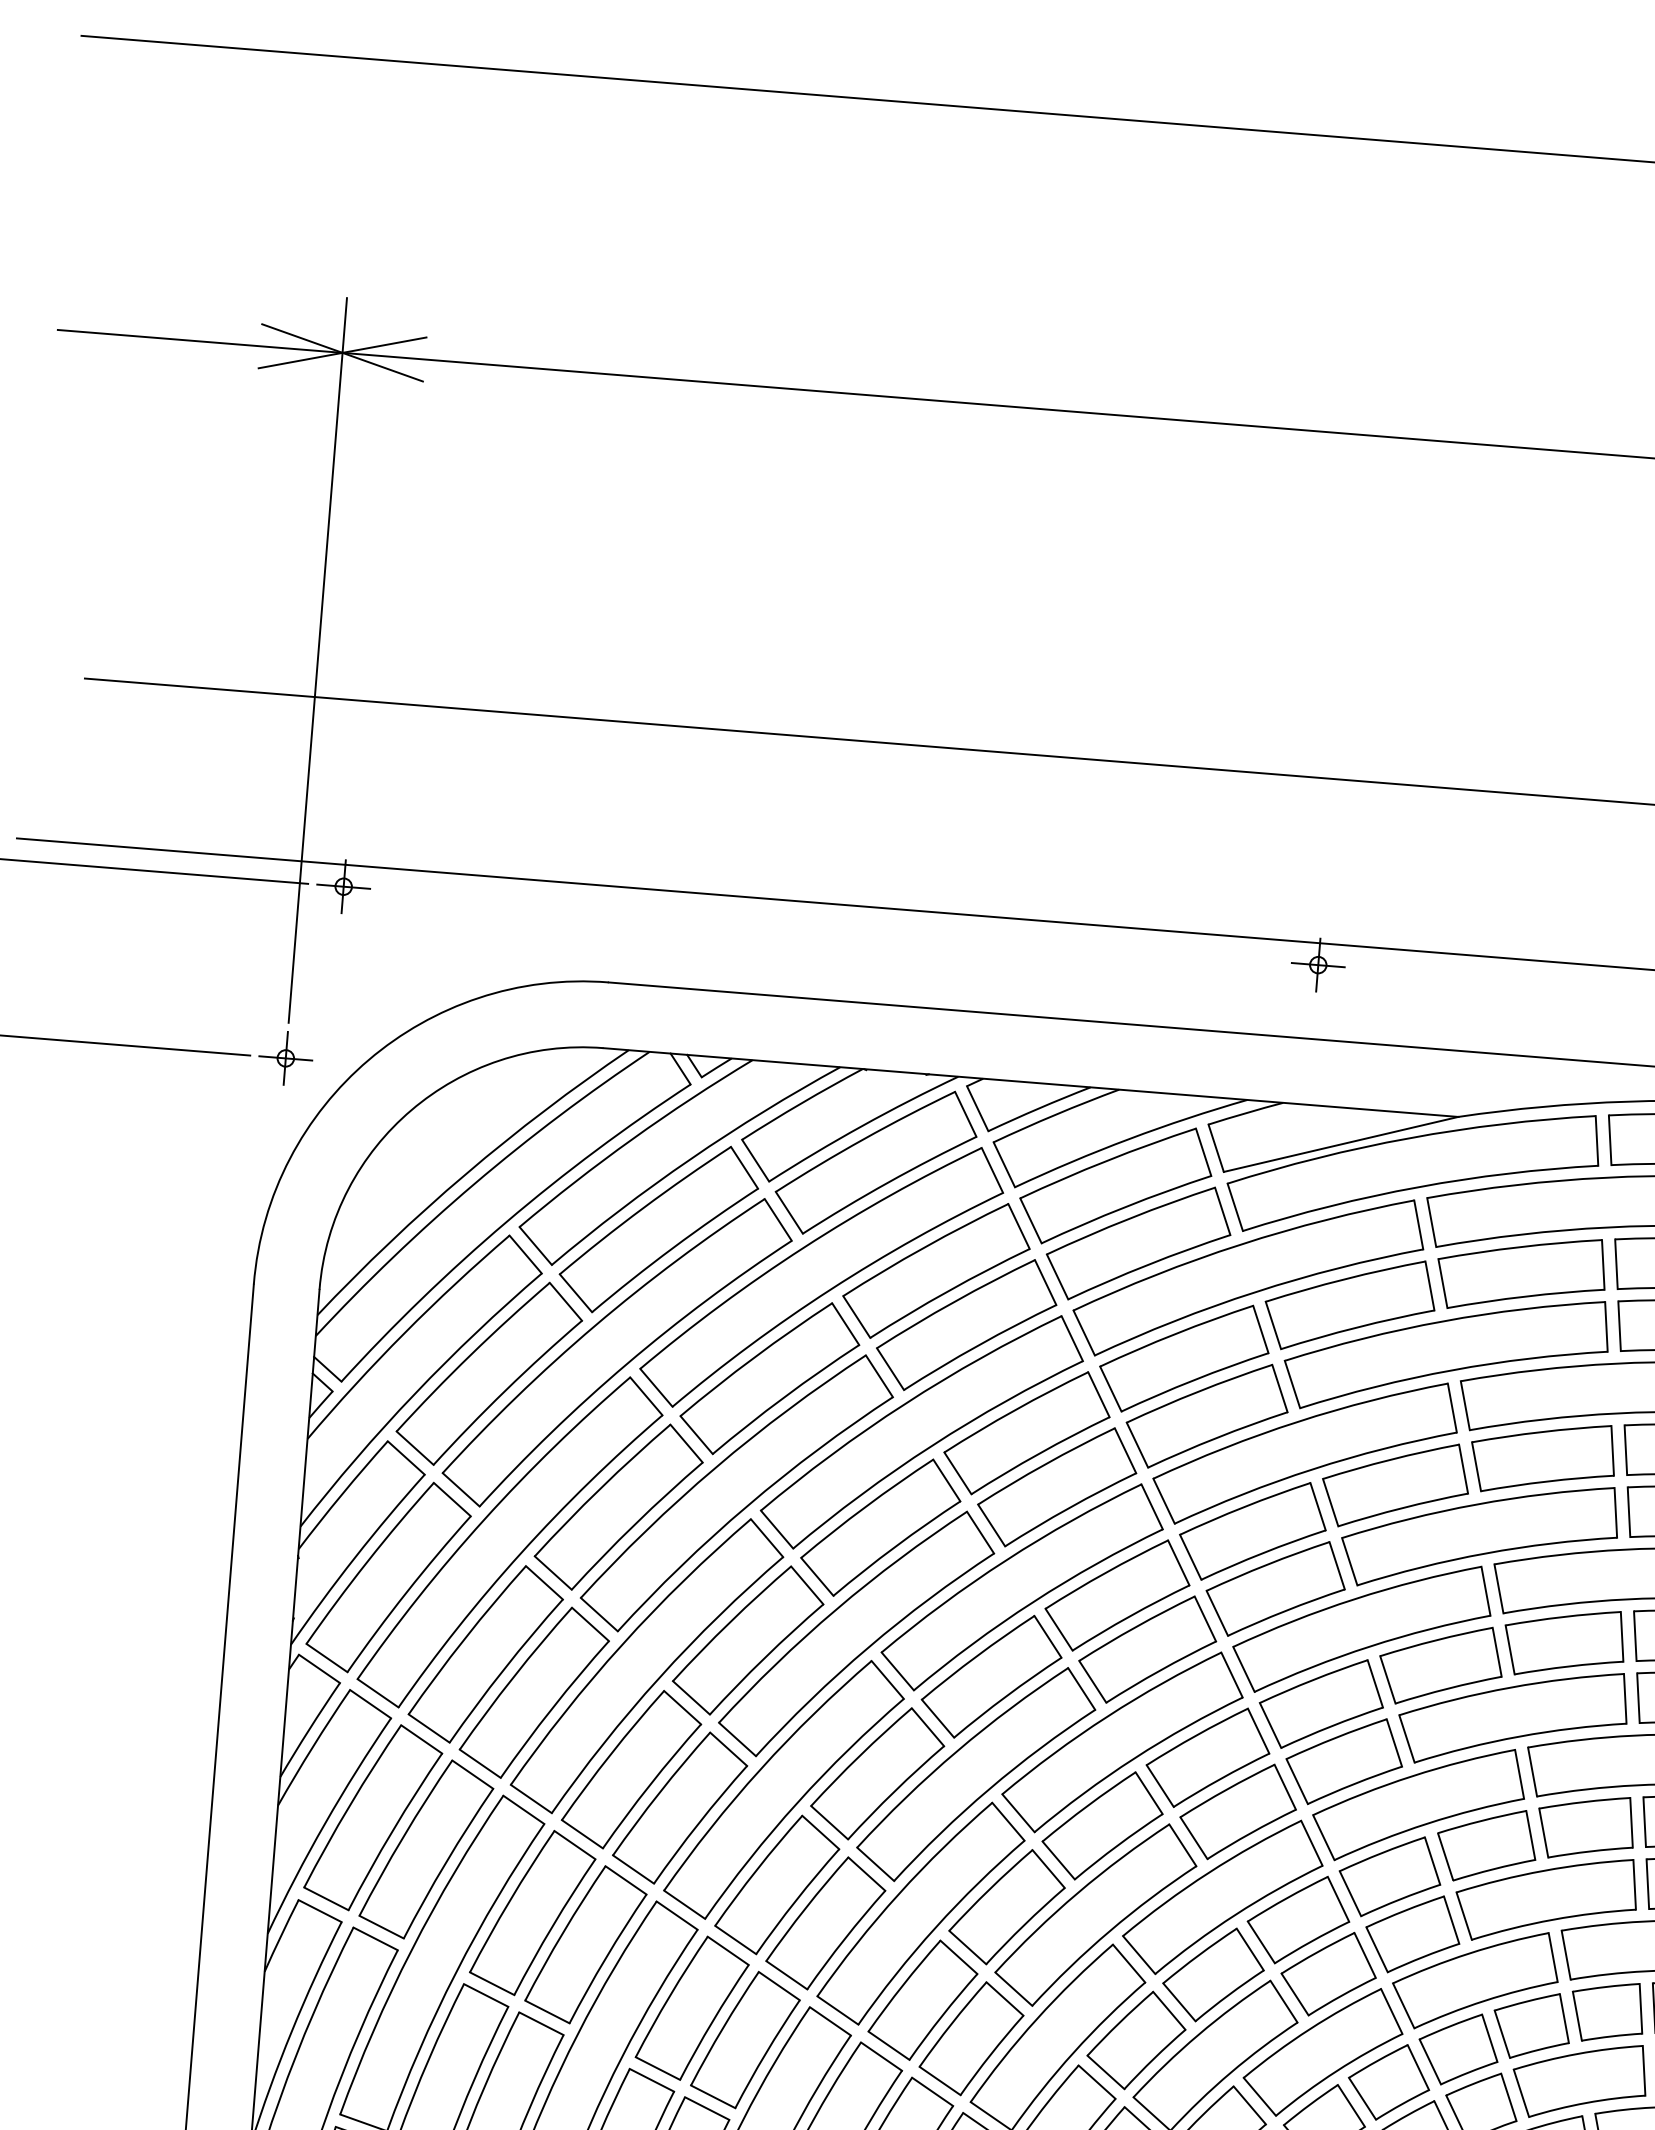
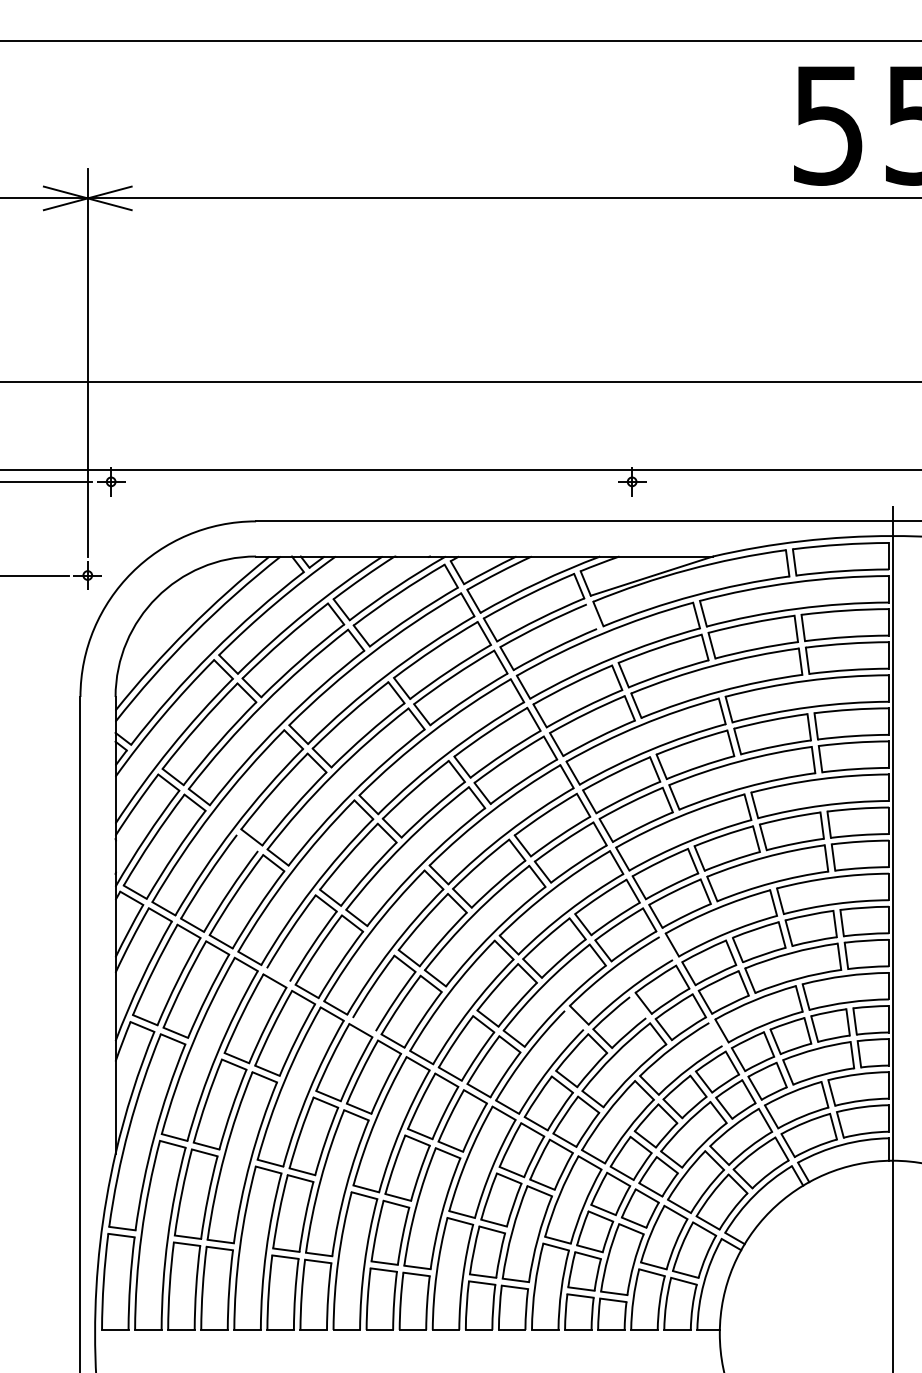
line: (1221, 1210) -> (591, 616), removed
line: (544, 1581) -> (247, 842), removed
line: (582, 1833) -> (278, 974), removed
line: (1310, 1843) -> (665, 948), removed
line: (734, 1939) -> (363, 1024), removed
line: (1251, 1949) -> (638, 1007), removed
line: (1127, 1962) -> (573, 1019), removed
line: (1391, 2009) -> (715, 1033), removed

